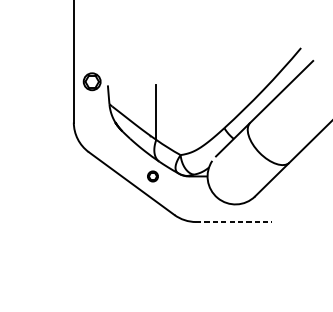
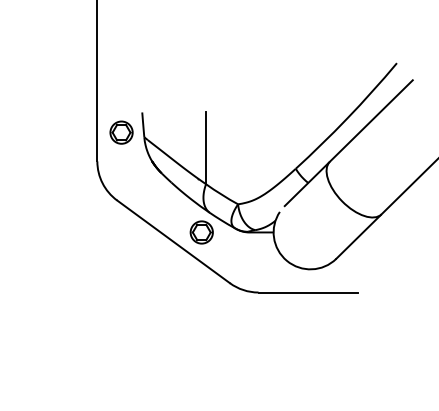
part: (92, 81) -> (121, 132), moved
part: (152, 176) -> (201, 232), size x1.67
line: (234, 222) -> (308, 292), dashed -> solid

